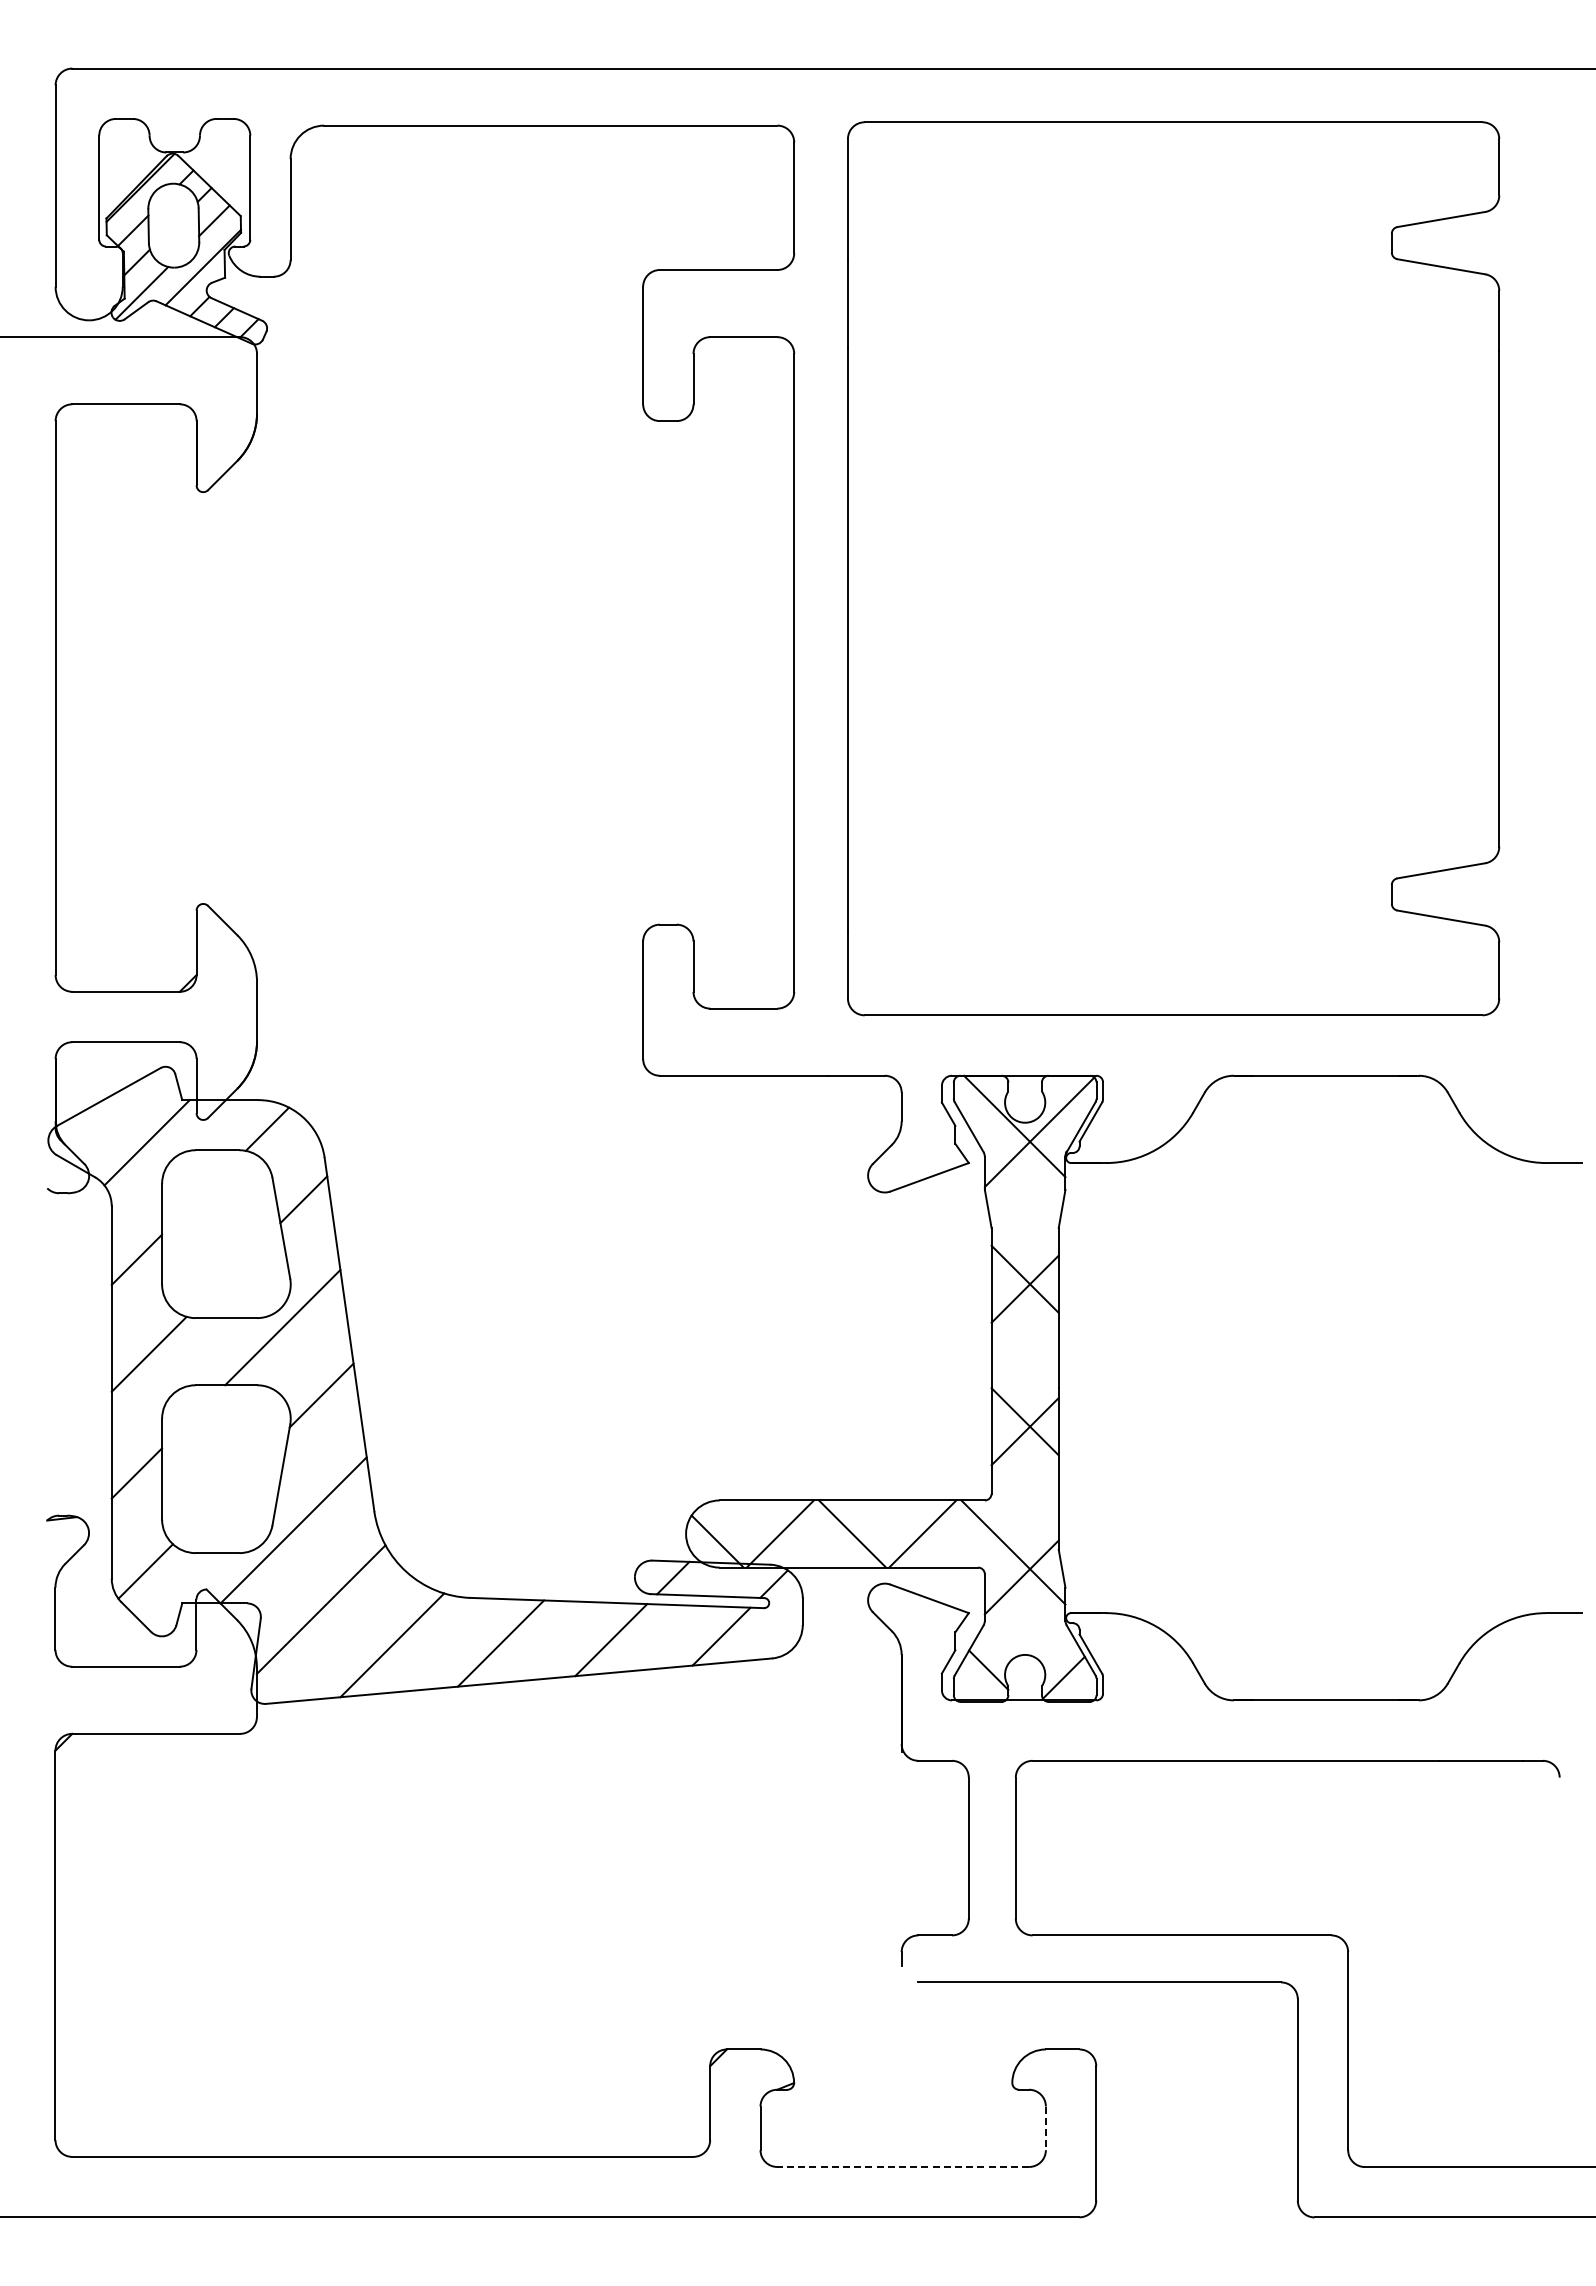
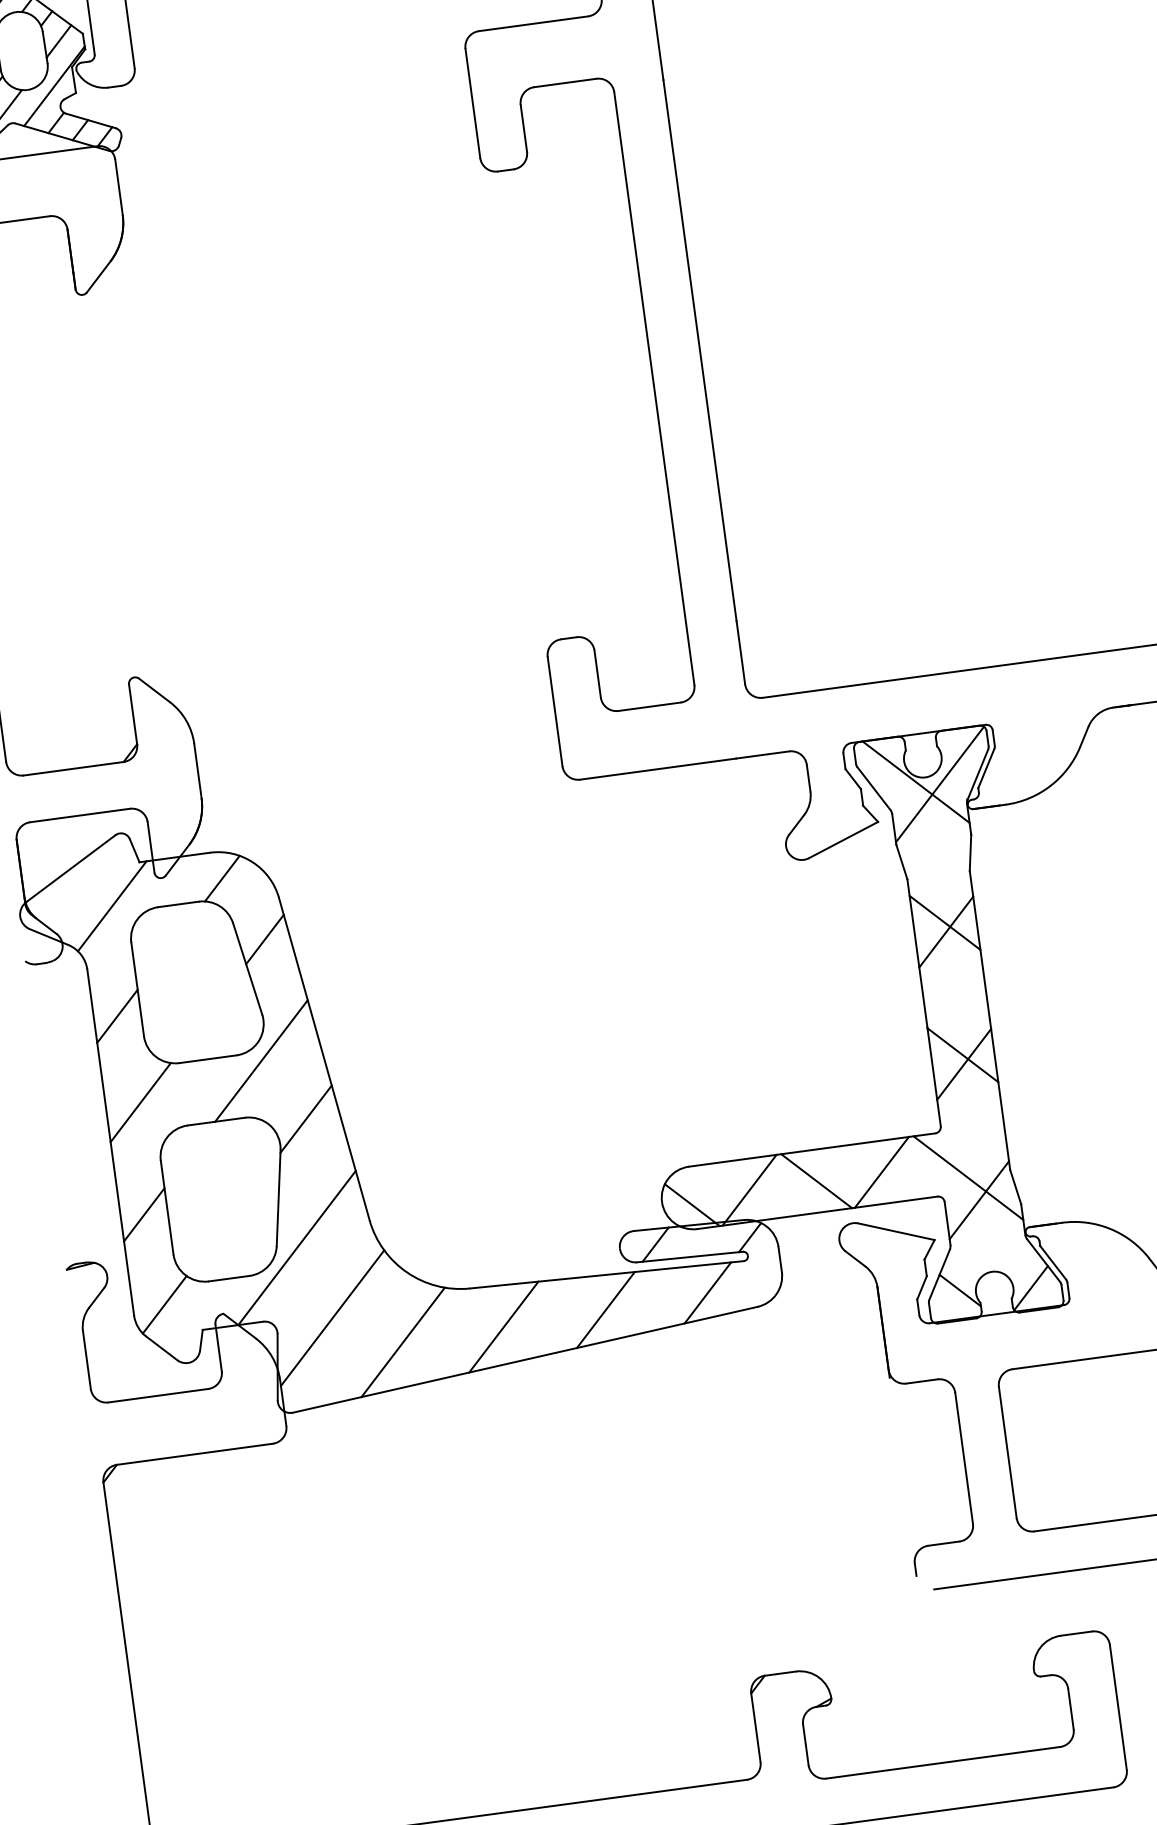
line: (1045, 2128) -> (1070, 1709), dashed -> solid
line: (903, 2166) -> (943, 1762), dashed -> solid

